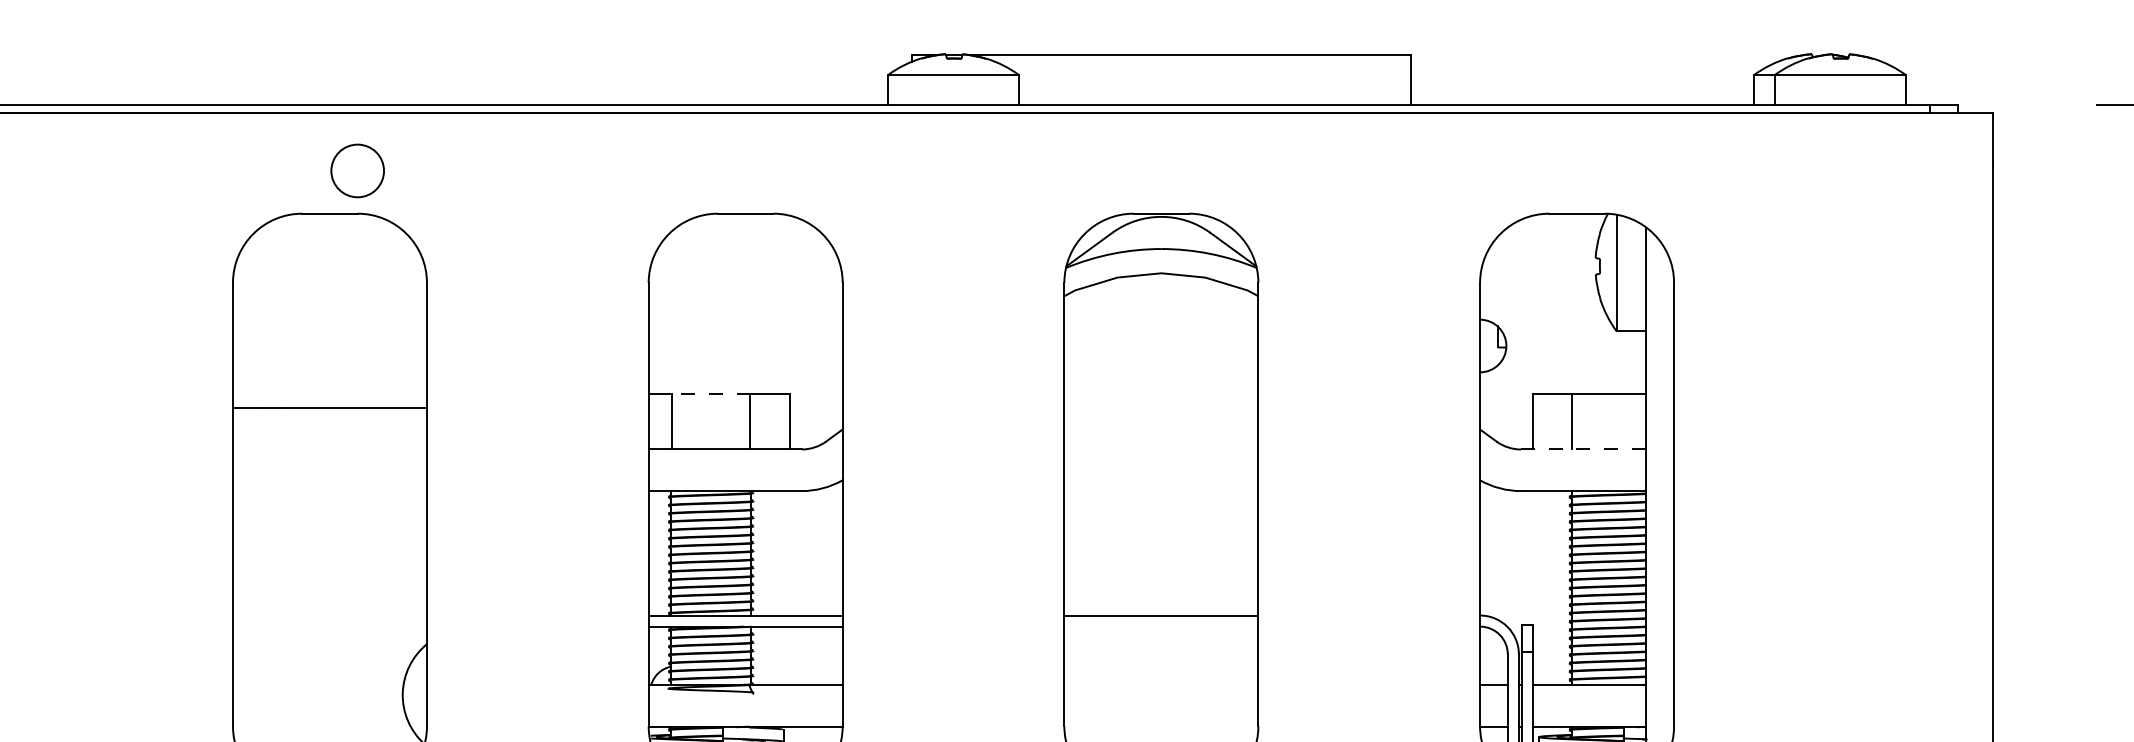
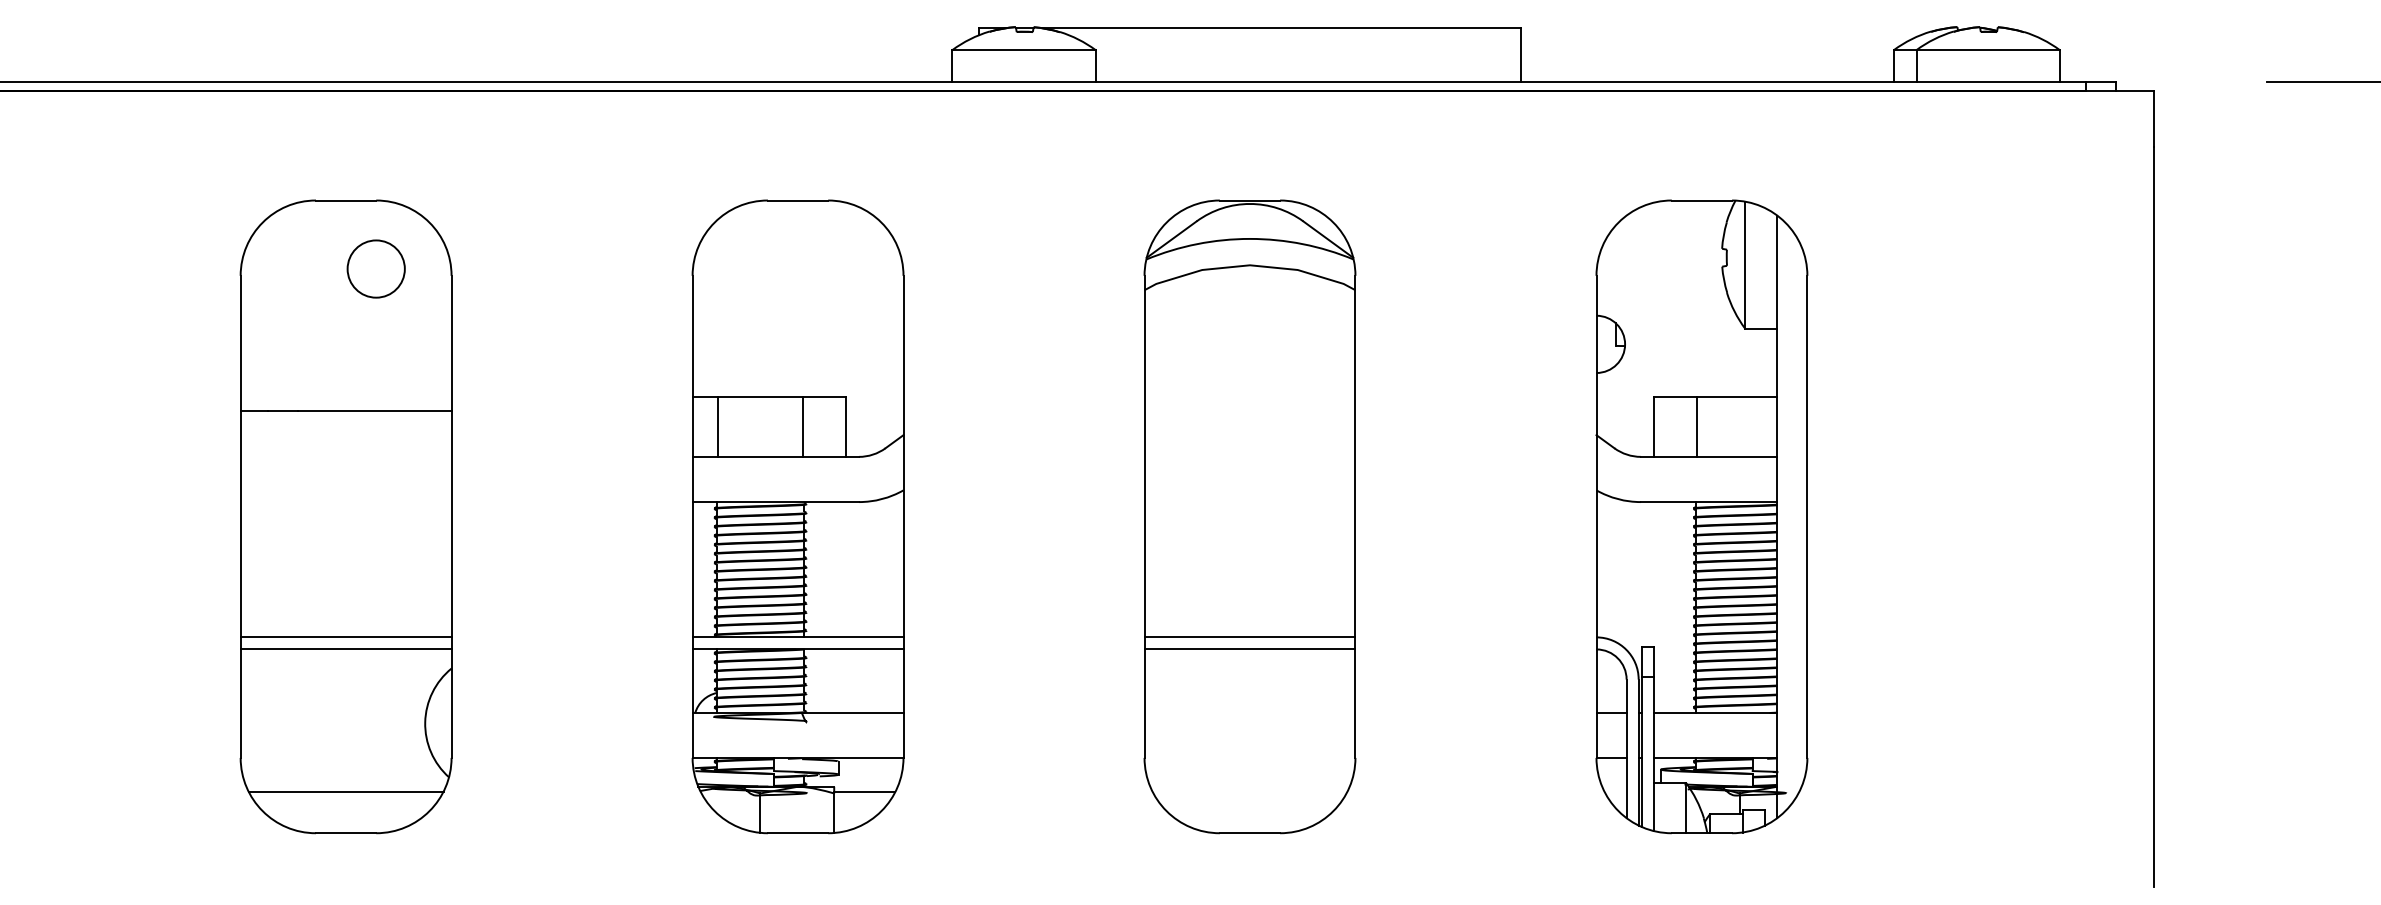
circle: (357, 170) -> (375, 268), moved
line: (711, 393) -> (760, 396), dashed -> solid
line: (1584, 449) -> (1709, 456), dashed -> solid
line: (329, 615) -> (345, 637), added
line: (329, 626) -> (345, 649), added
line: (1160, 626) -> (1249, 649), added

